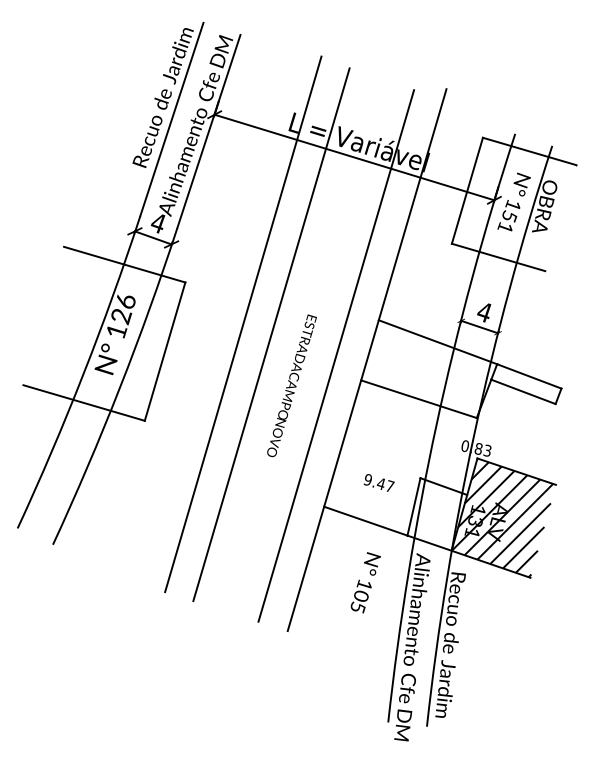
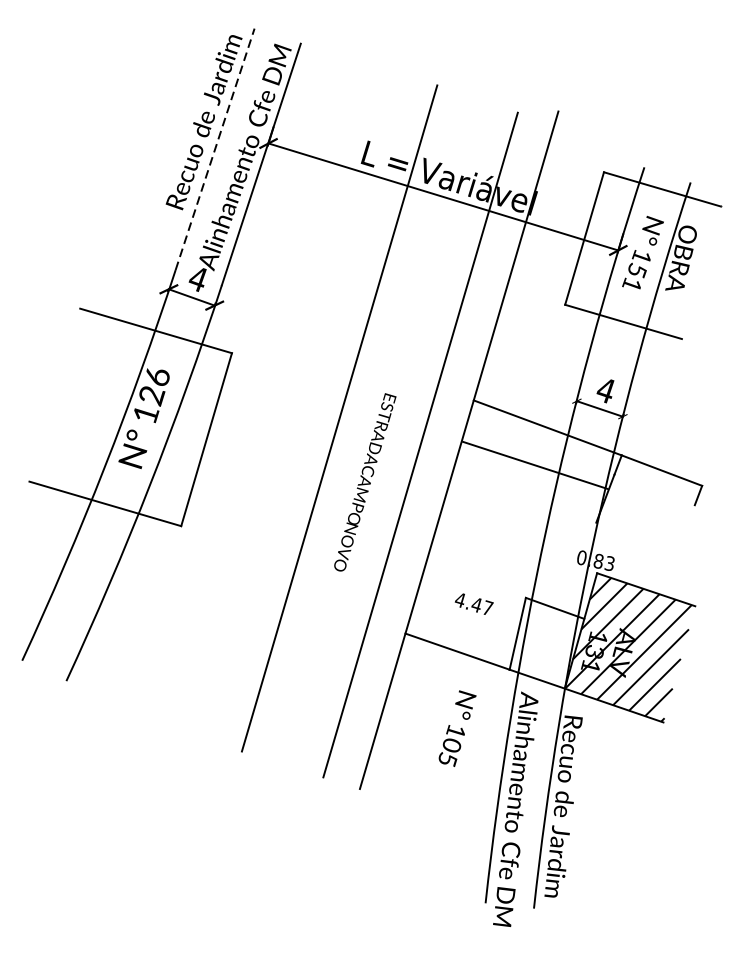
line: (171, 119) -> (214, 149), solid -> dashed
line: (243, 324) -> (304, 405), removed
line: (523, 391) -> (654, 489), removed
line: (418, 399) -> (534, 465), moved
text: (367, 480) -> (459, 600), 9.47 -> 4.47

